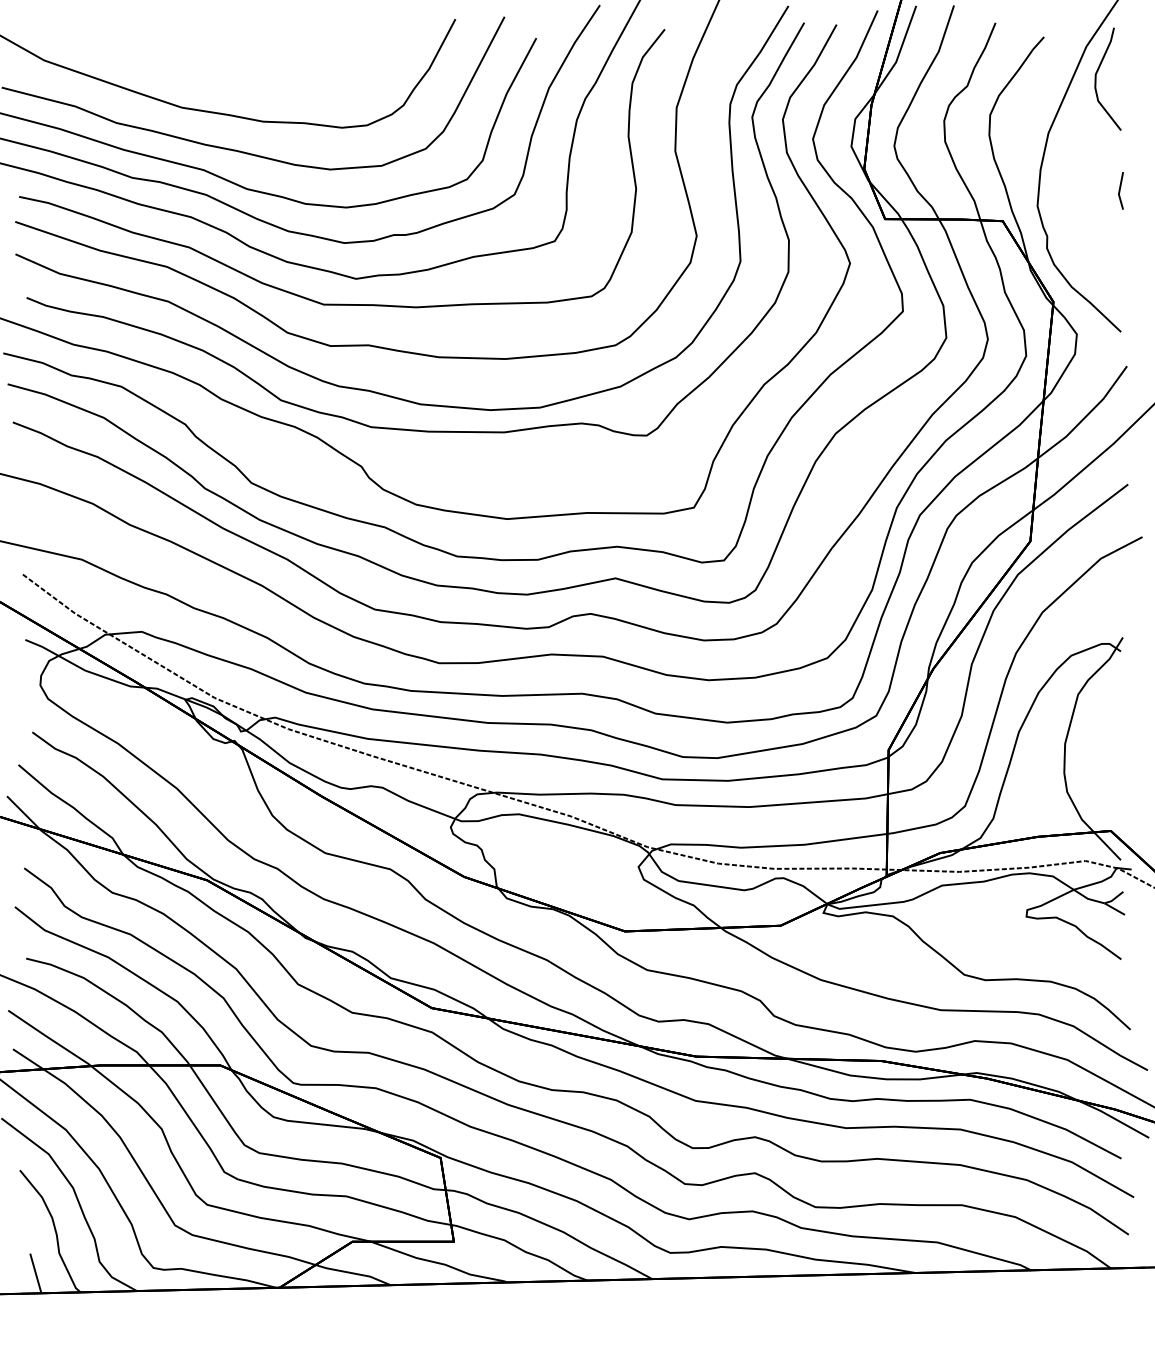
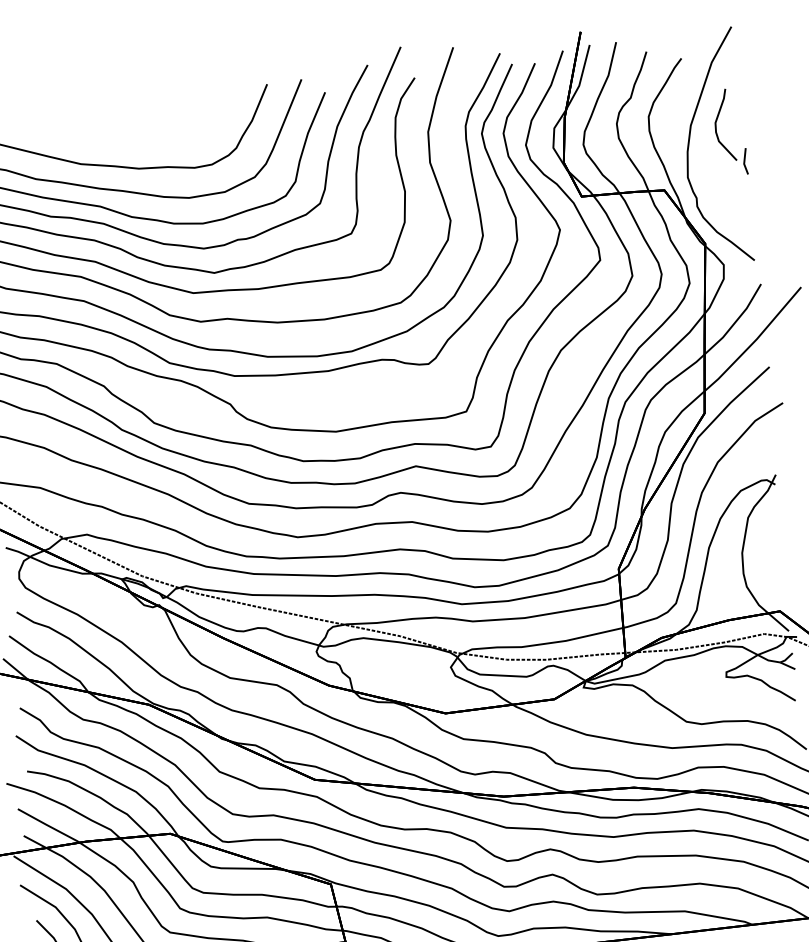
curve: (1096, 78) -> (716, 125), moved

